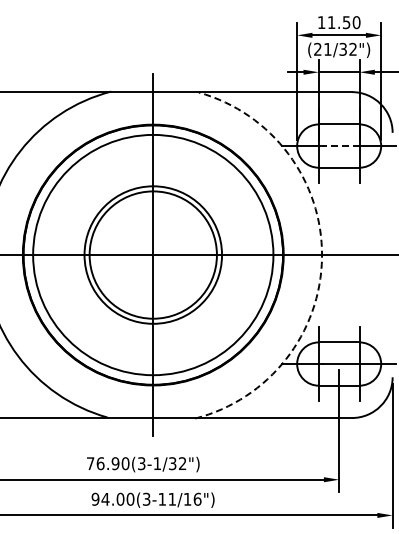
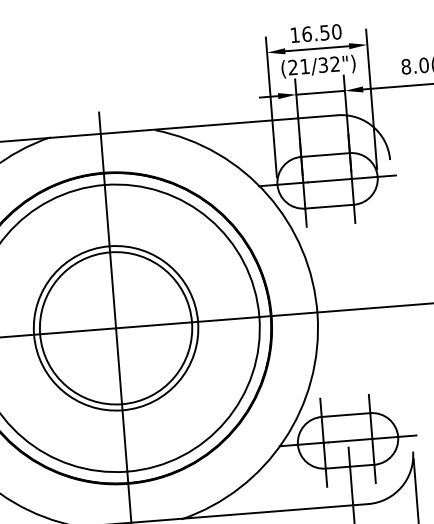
text: (331, 22) -> (306, 34), 11.50 -> 16.50
line: (340, 146) -> (329, 181), dashed -> solid
arc: (322, 257) -> (318, 315), dashed -> solid

